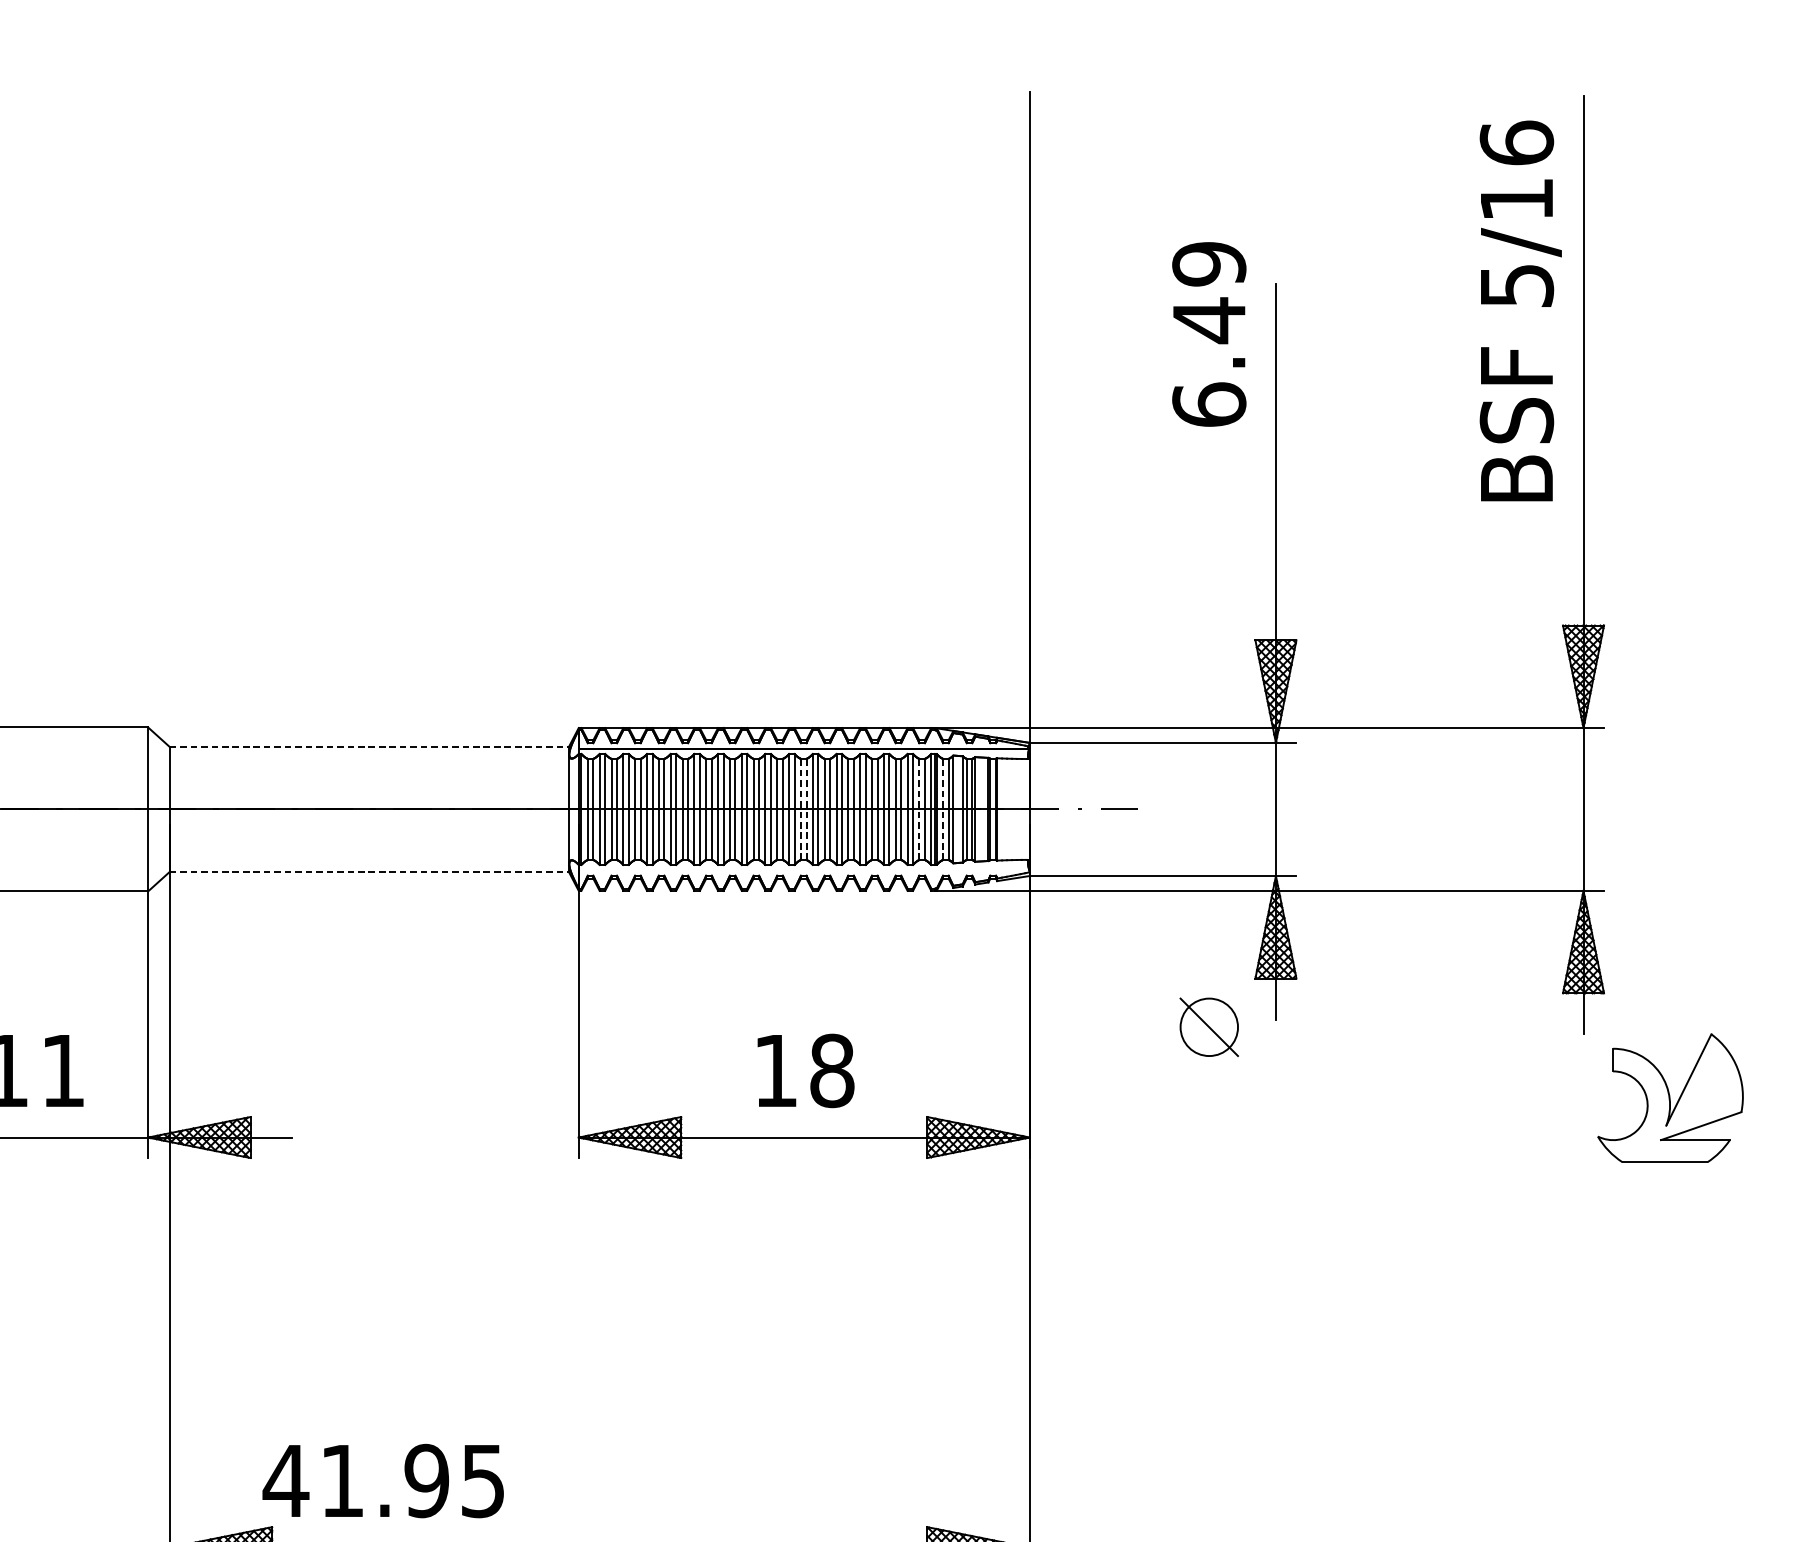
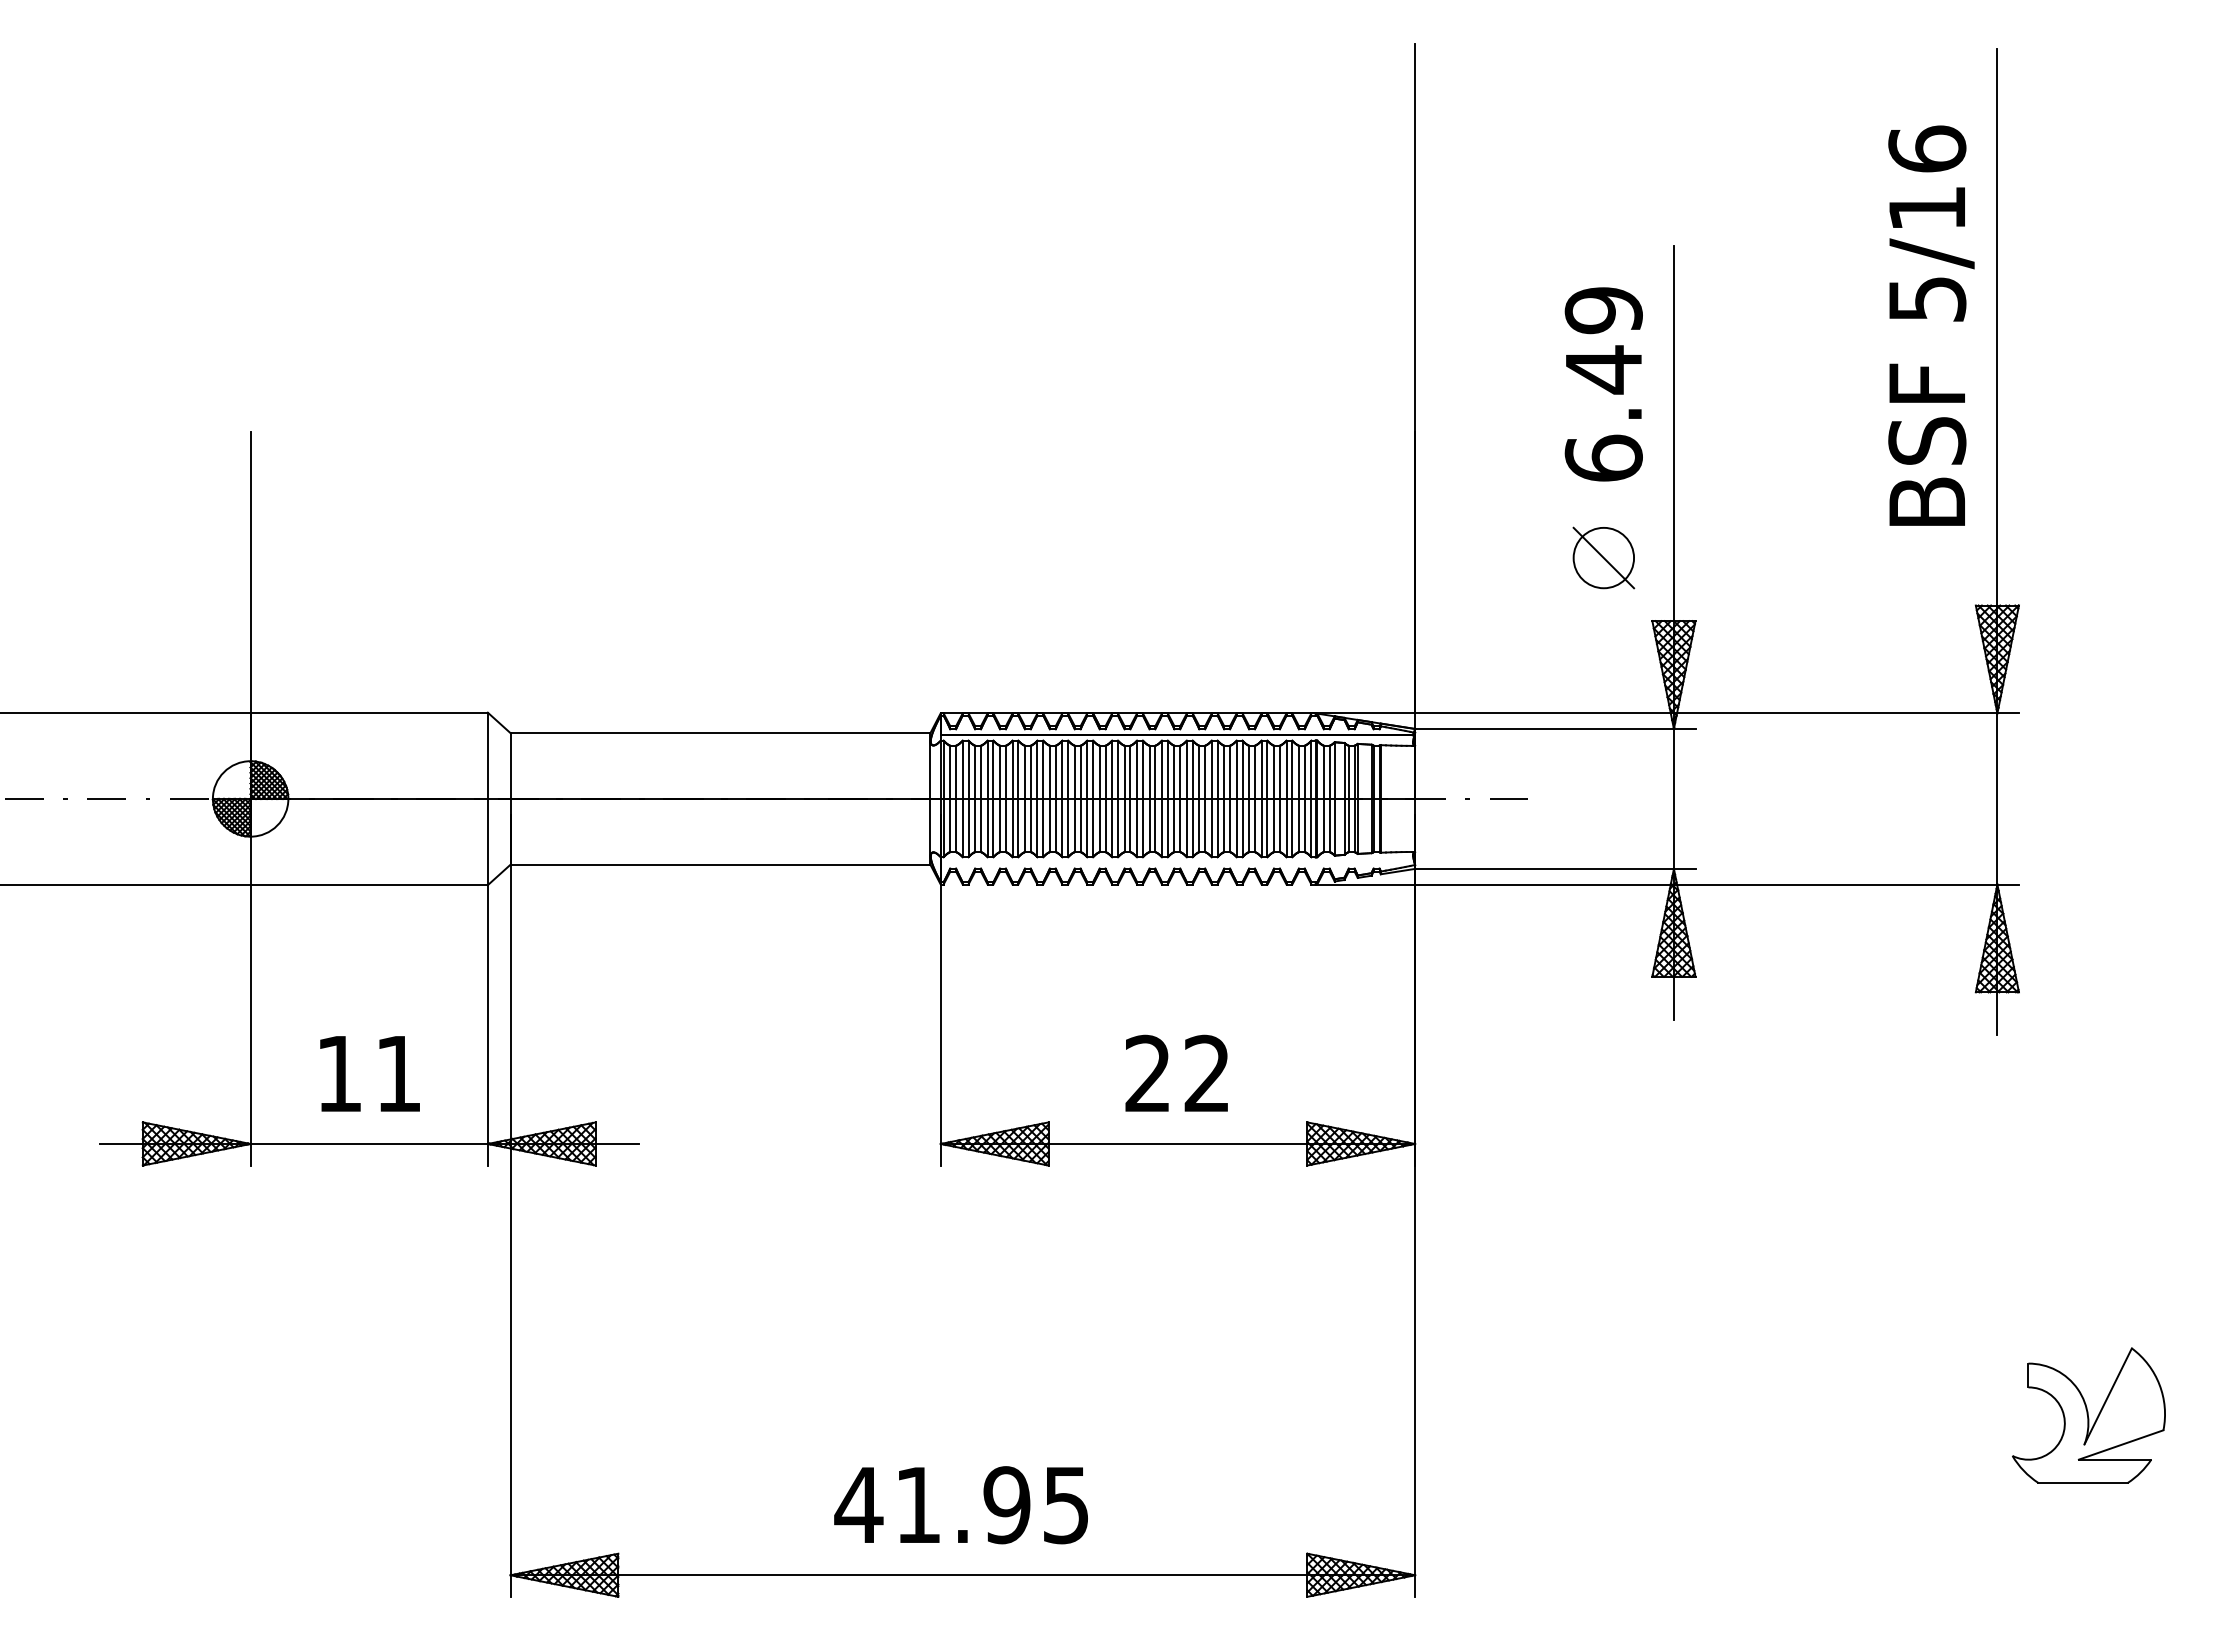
text: (1520, 310) -> (1931, 325), moved
text: (1208, 334) -> (1603, 384), moved
line: (369, 747) -> (720, 733), dashed -> solid
line: (801, 809) -> (1174, 798), dashed -> solid
line: (806, 809) -> (1180, 798), dashed -> solid
line: (918, 809) -> (1298, 798), dashed -> solid
line: (942, 809) -> (1323, 798), dashed -> solid
line: (369, 871) -> (720, 864), dashed -> solid
part: (1208, 1026) -> (1603, 557), moved
text: (803, 1070) -> (1177, 1073), 18 -> 22
part: (1670, 1098) -> (2088, 1415), moved
text: (382, 1481) -> (960, 1505), moved

